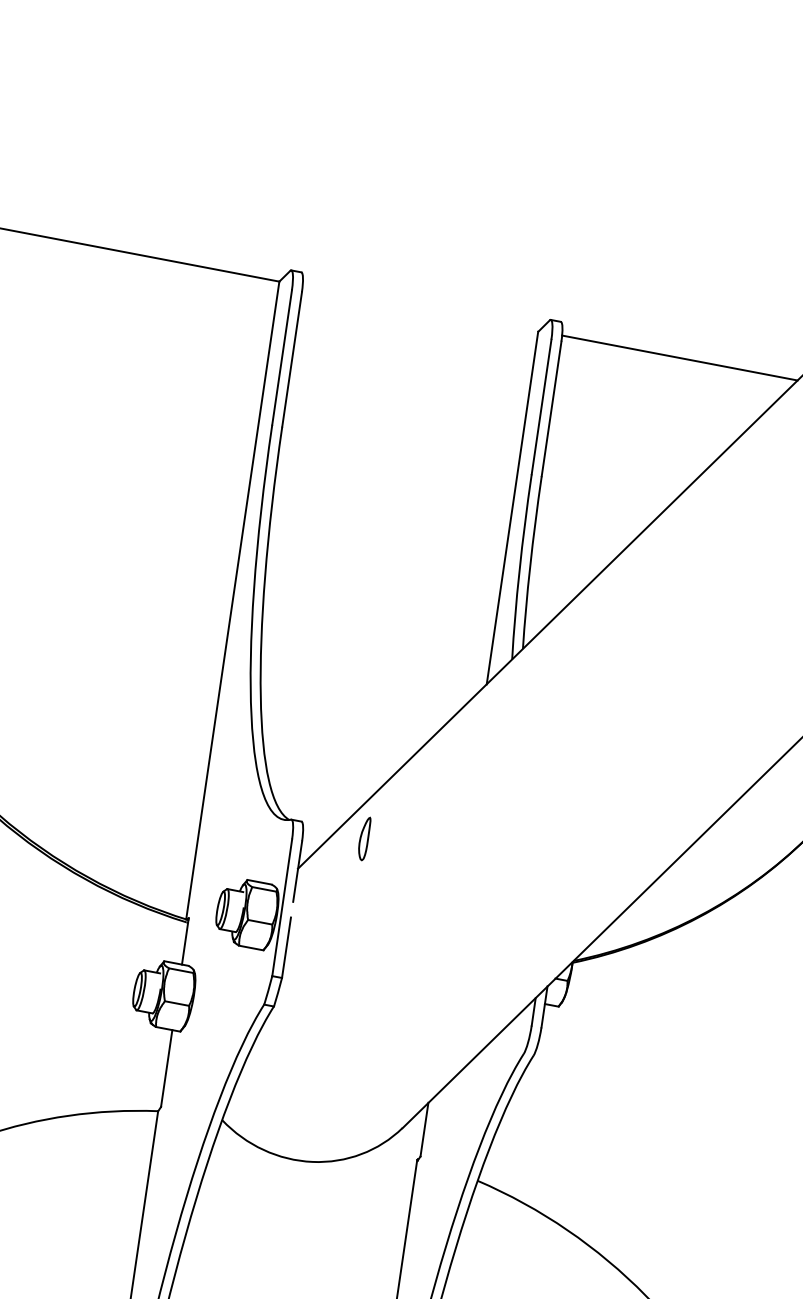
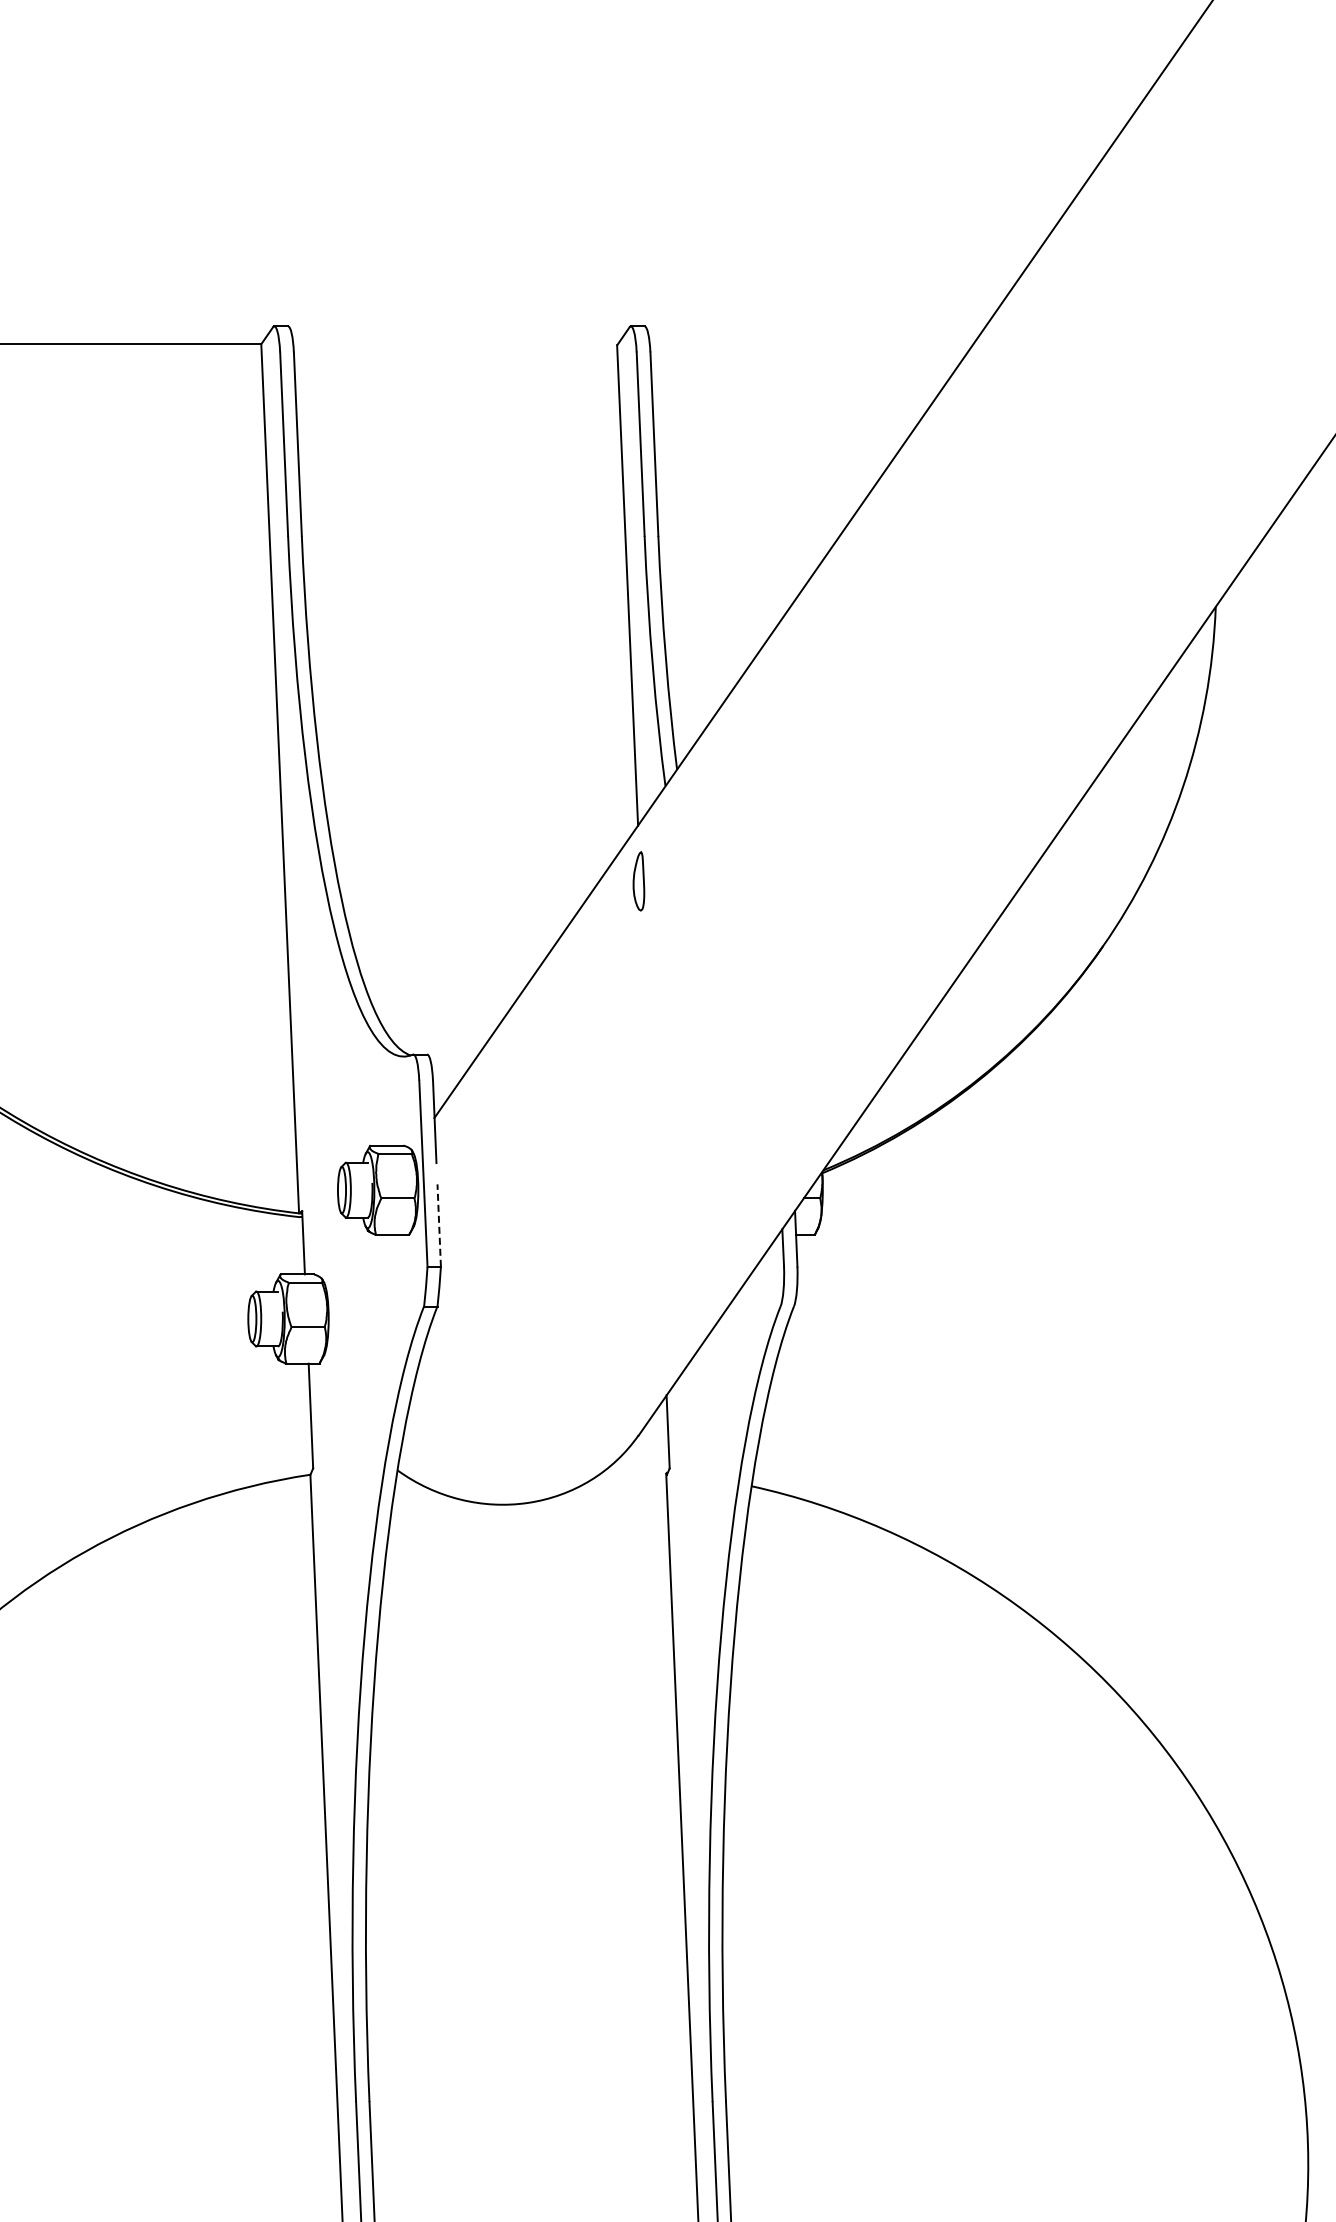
line: (679, 358) -> (811, 344), removed
part: (364, 838) -> (638, 881), moved
line: (286, 947) -> (439, 1225), solid -> dashed

